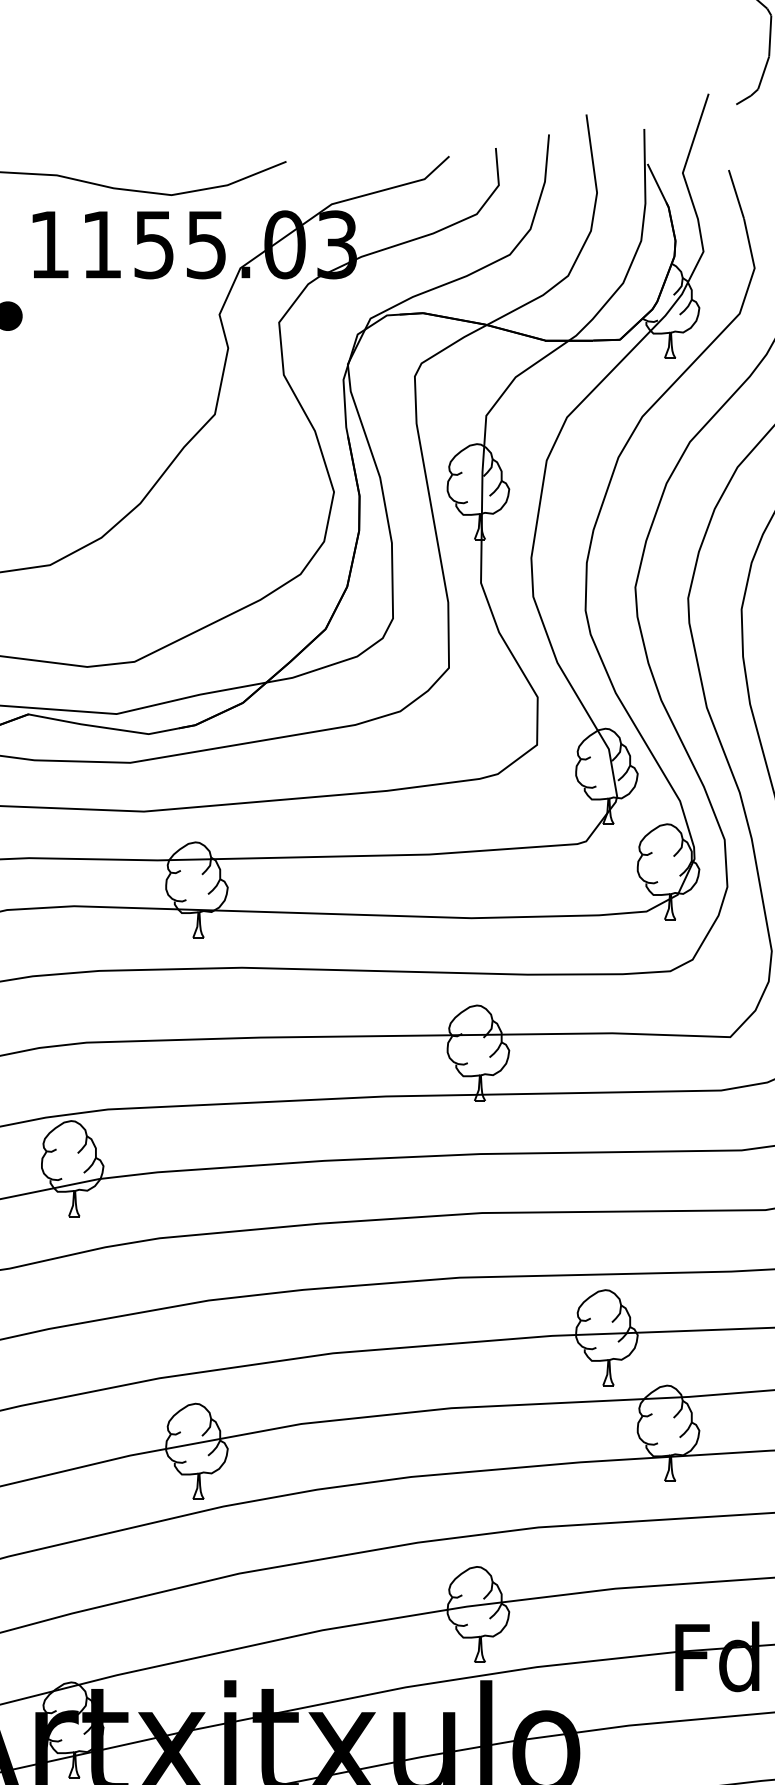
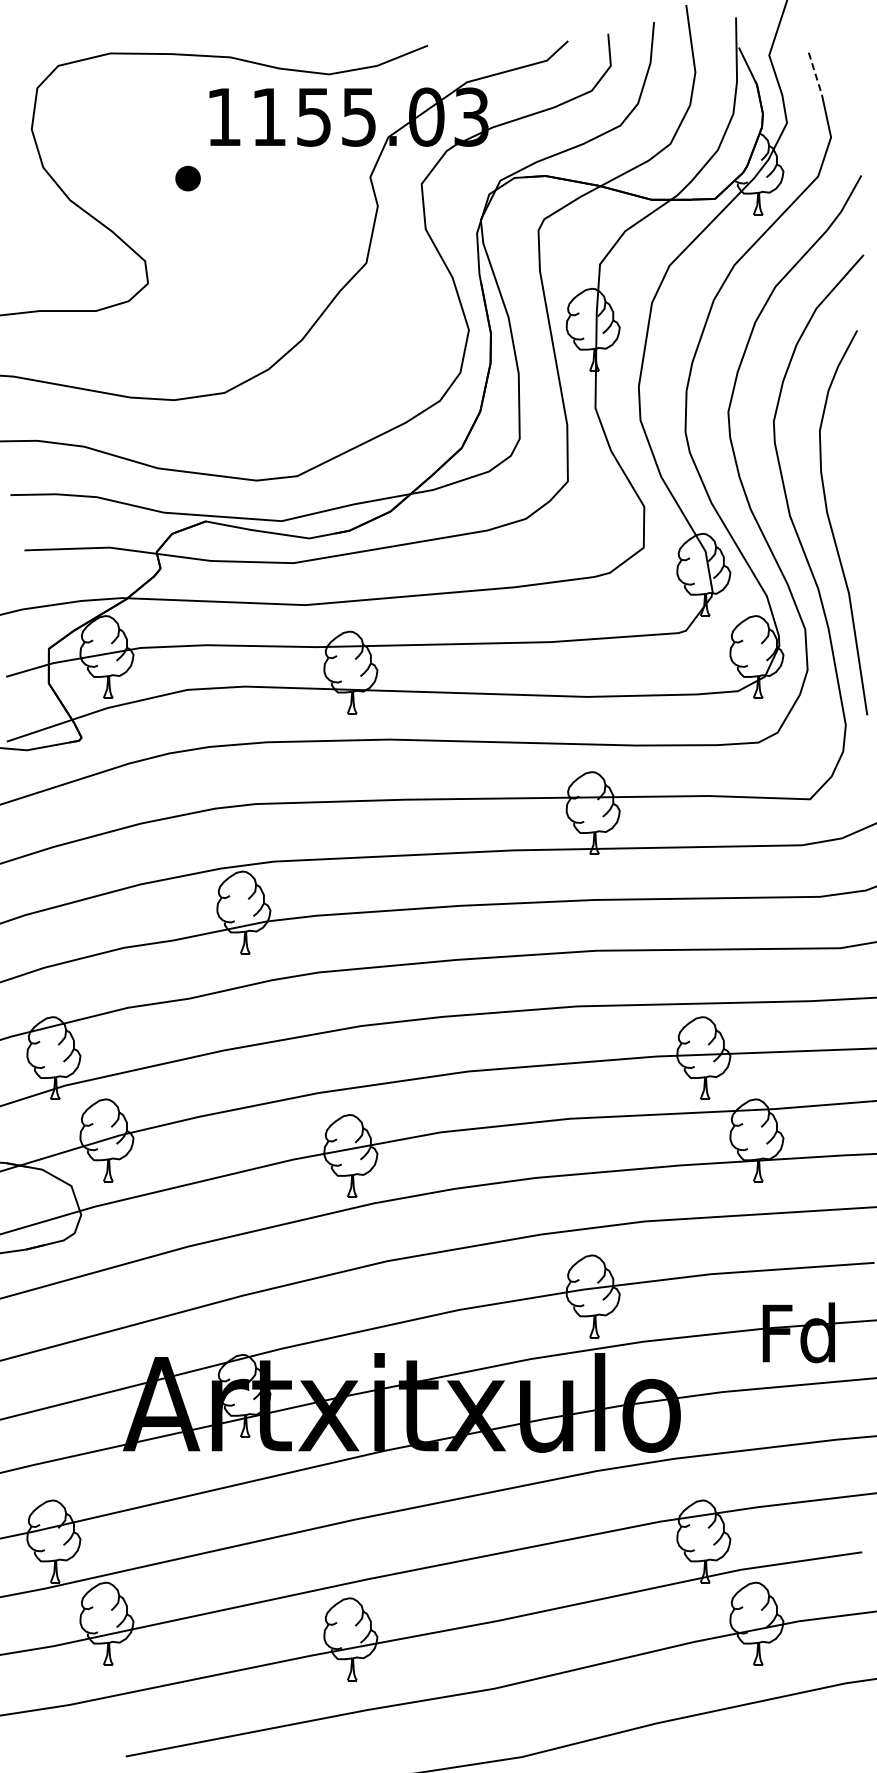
line: (736, 194) -> (815, 73), solid -> dashed

